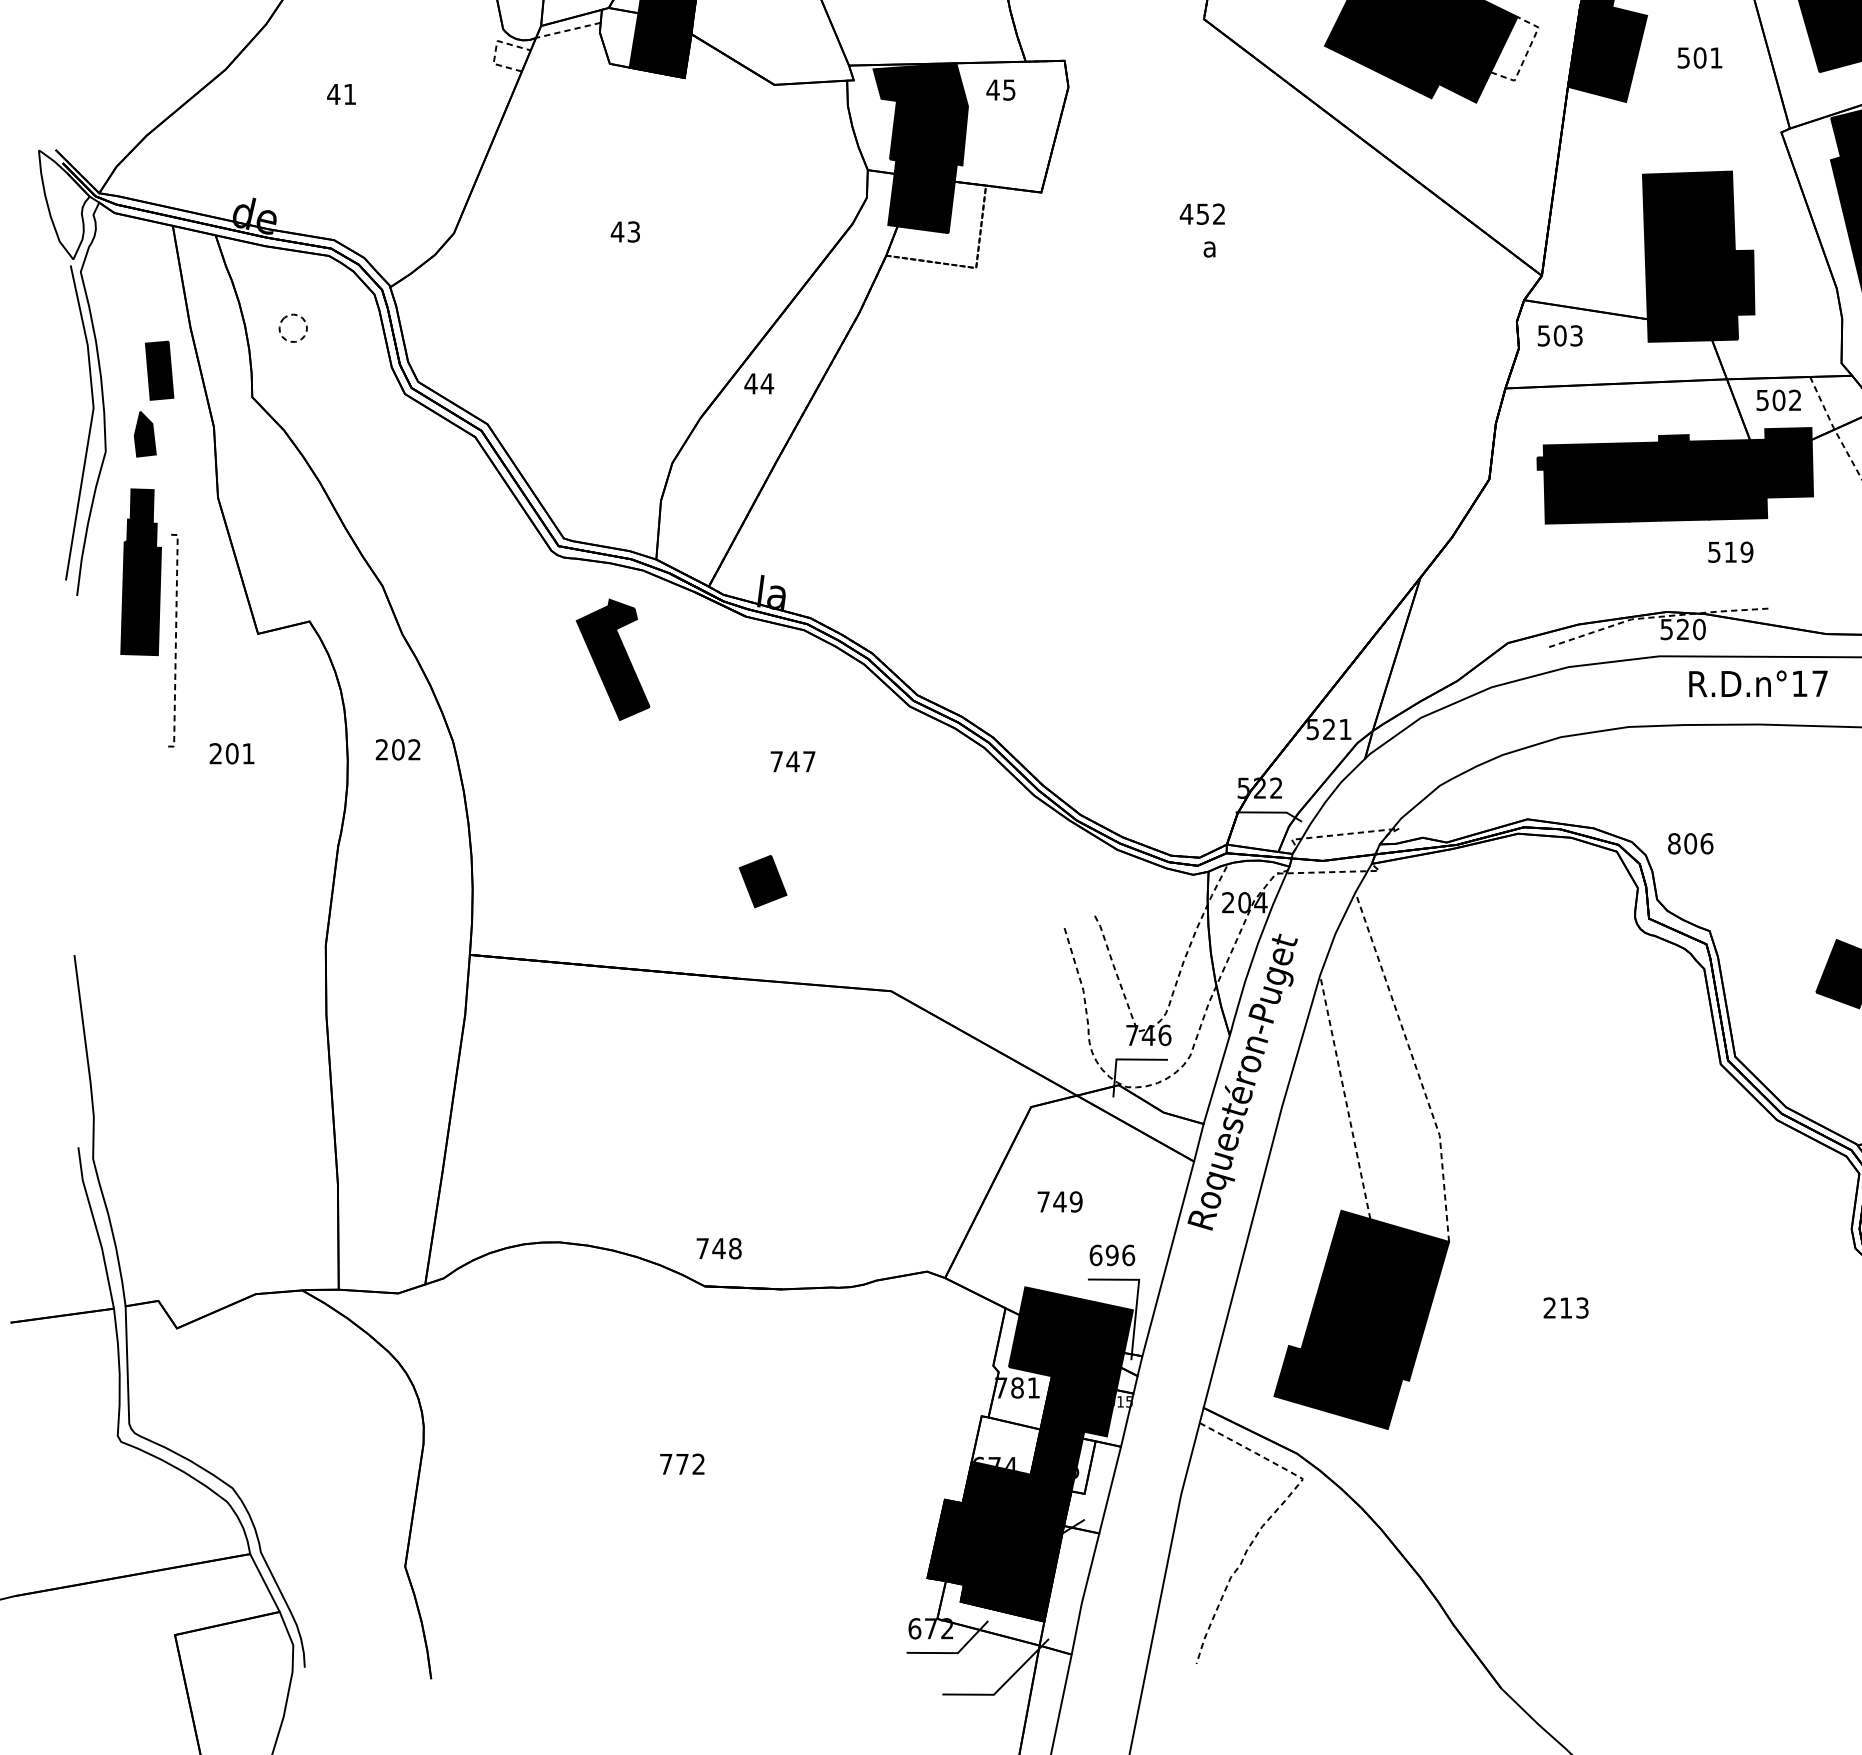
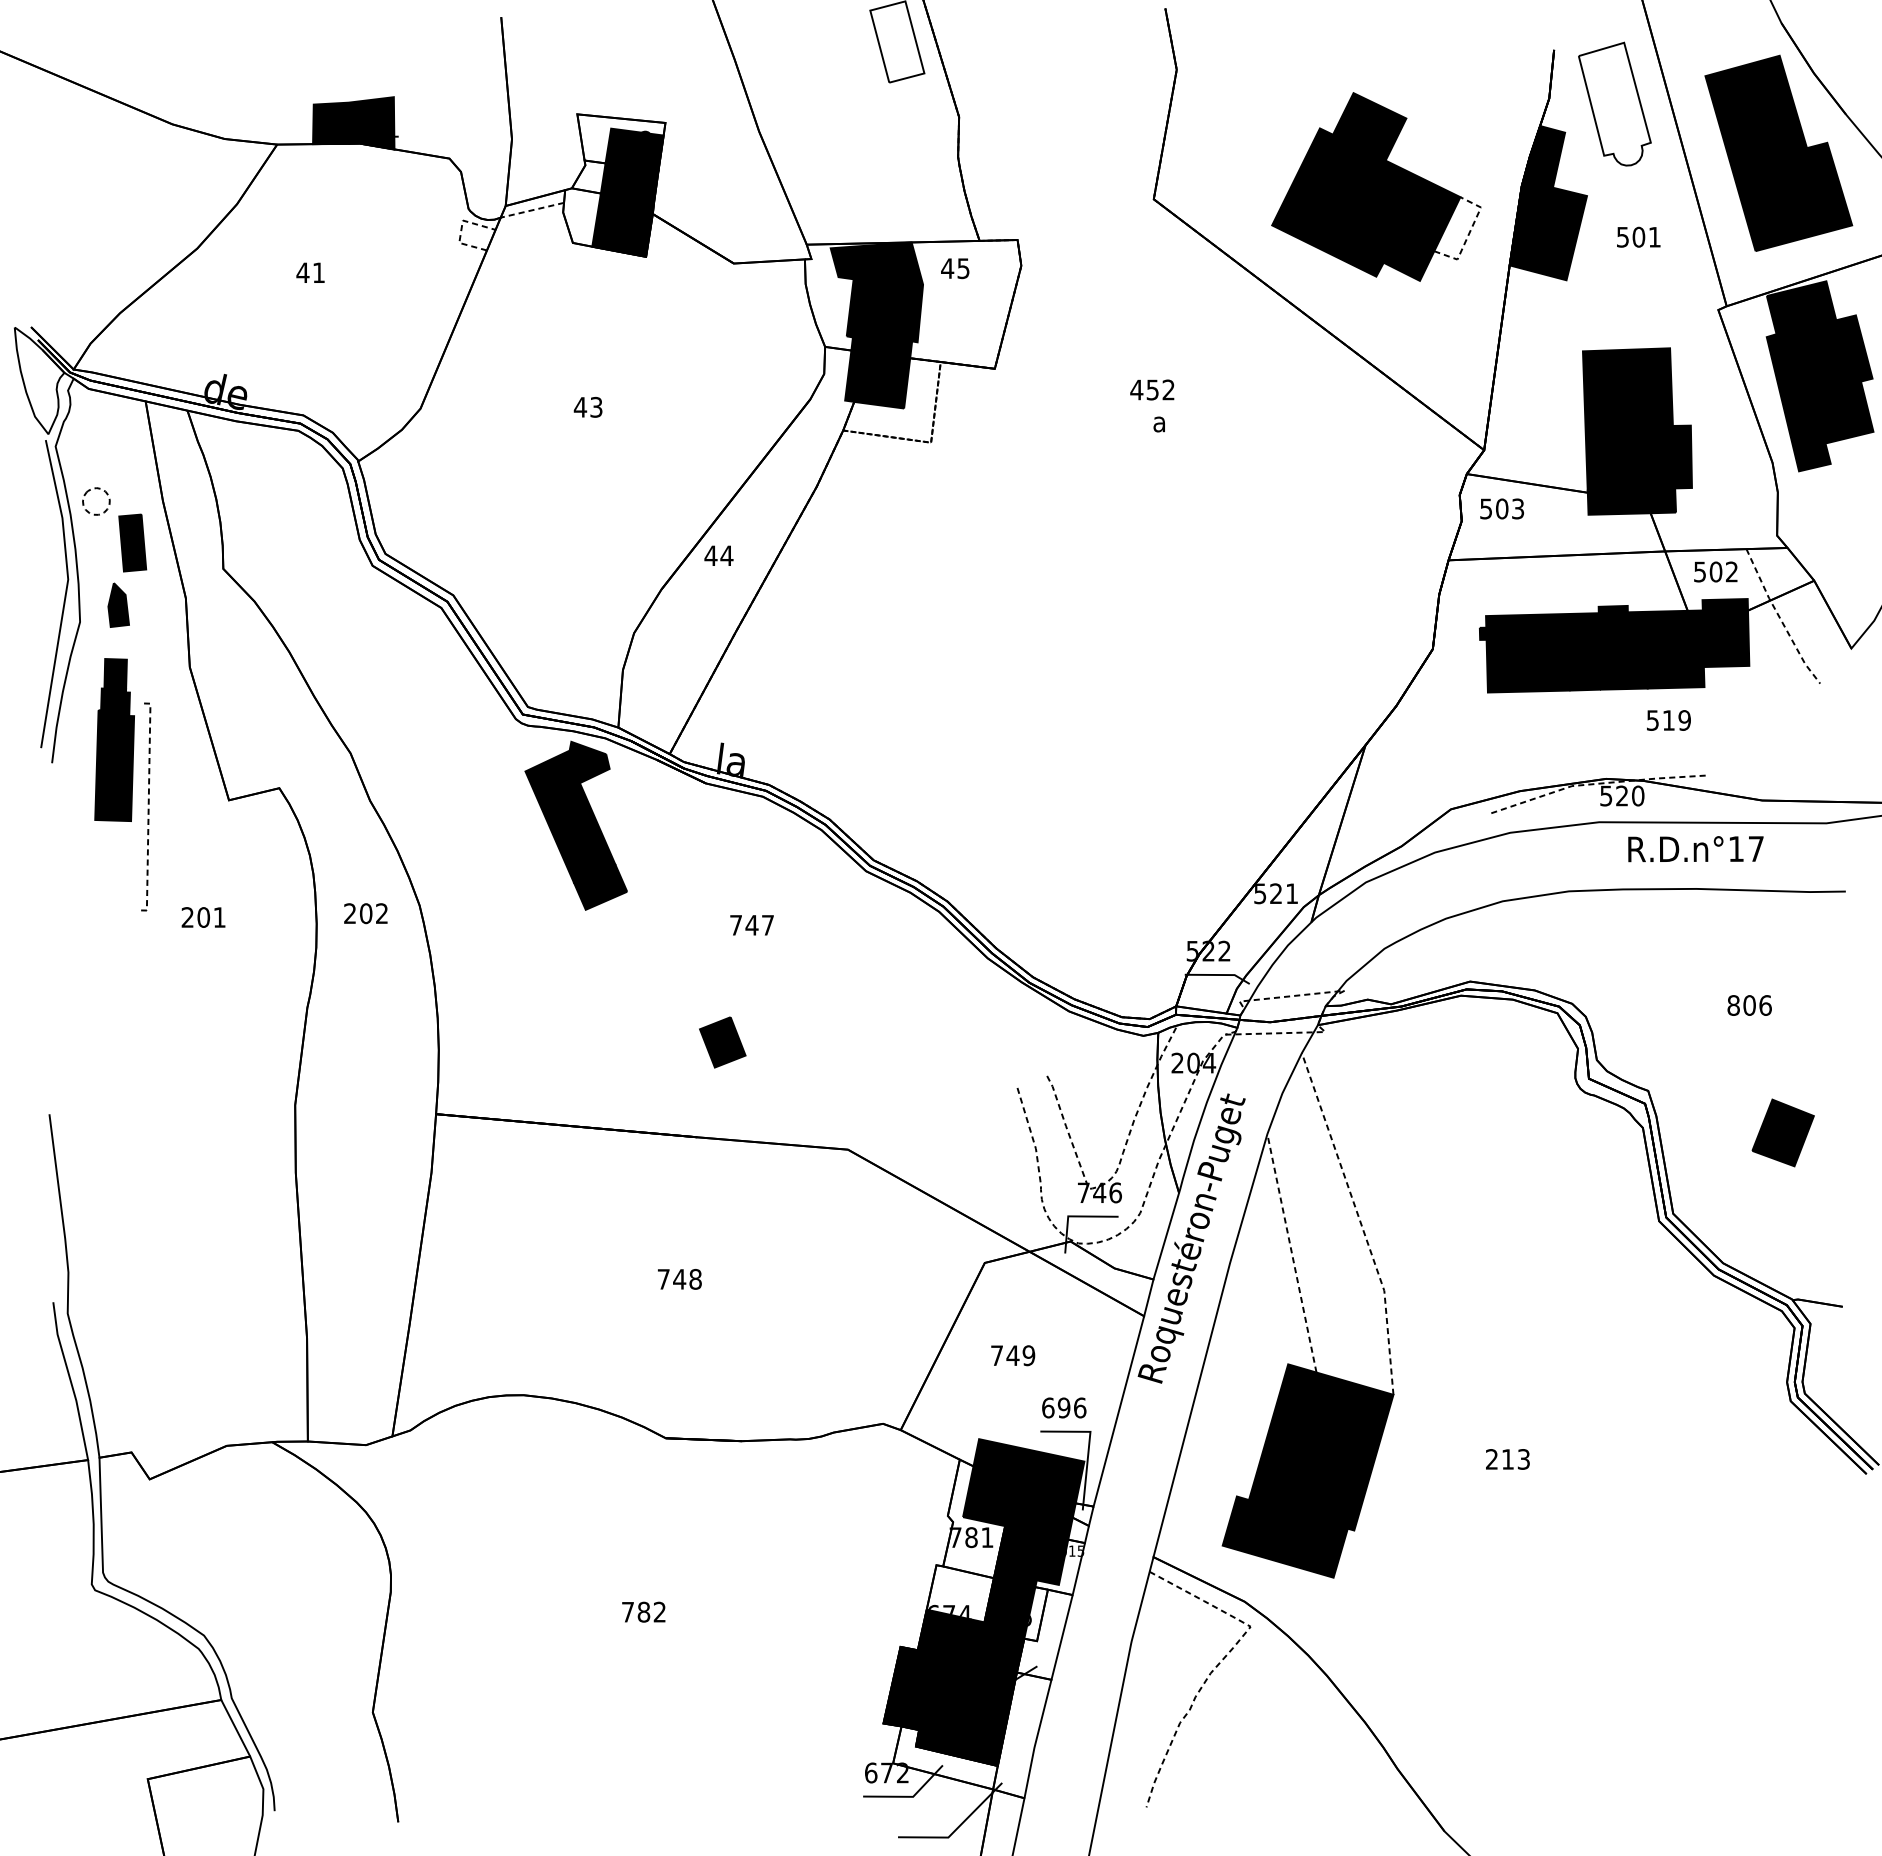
part: (293, 315) -> (96, 489), moved
part: (612, 659) -> (575, 825), size x1.43
text: (1690, 843) -> (1749, 1005), moved
text: (718, 1248) -> (679, 1279), moved
text: (682, 1463) -> (643, 1611), 772 -> 782

